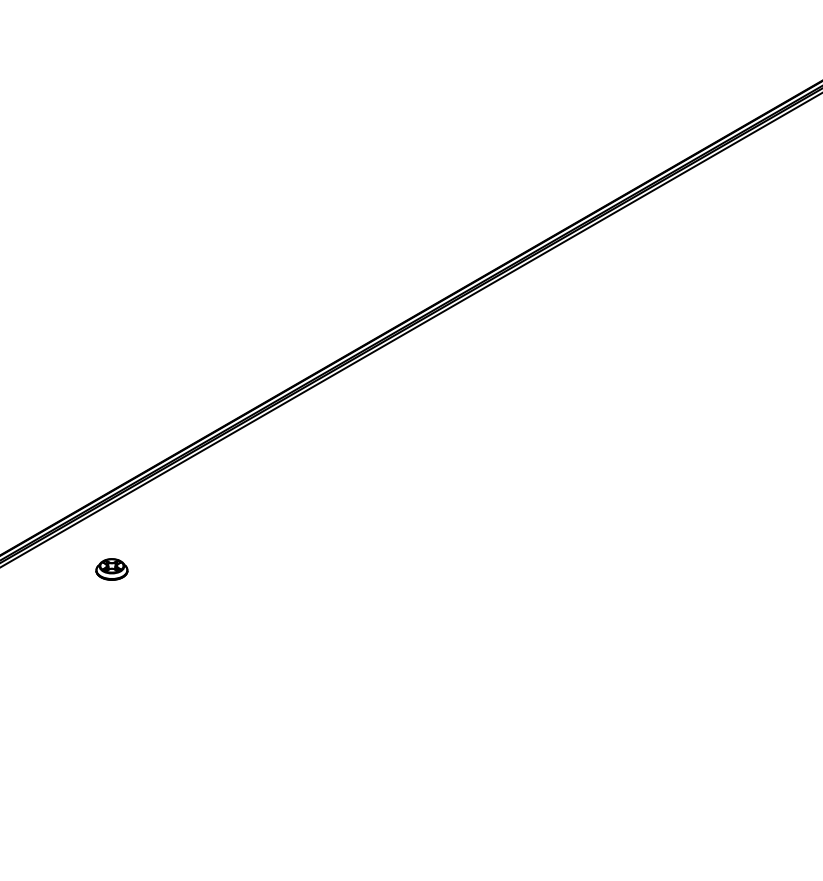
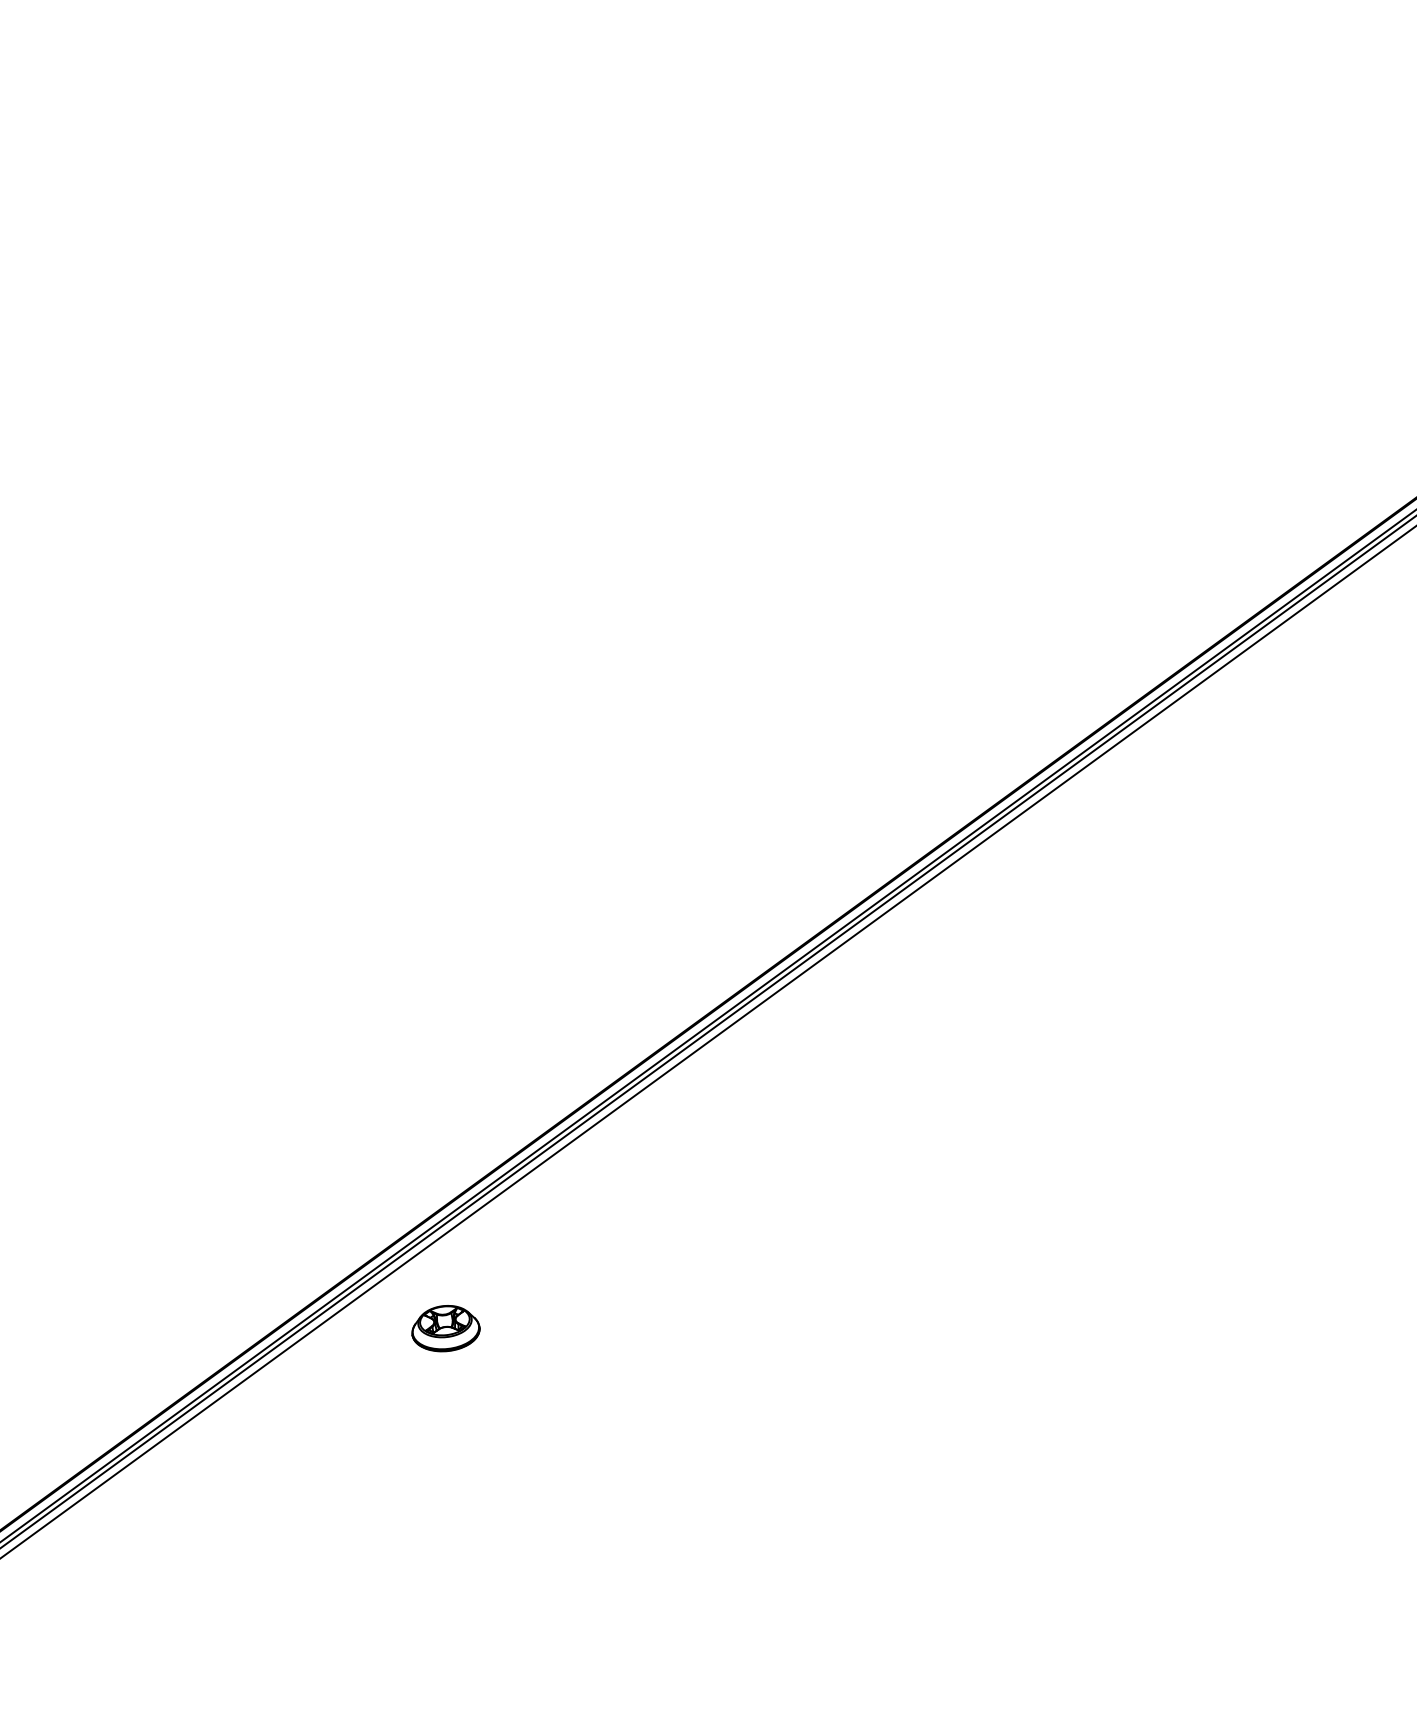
part: (111, 569) -> (444, 1328), moved

